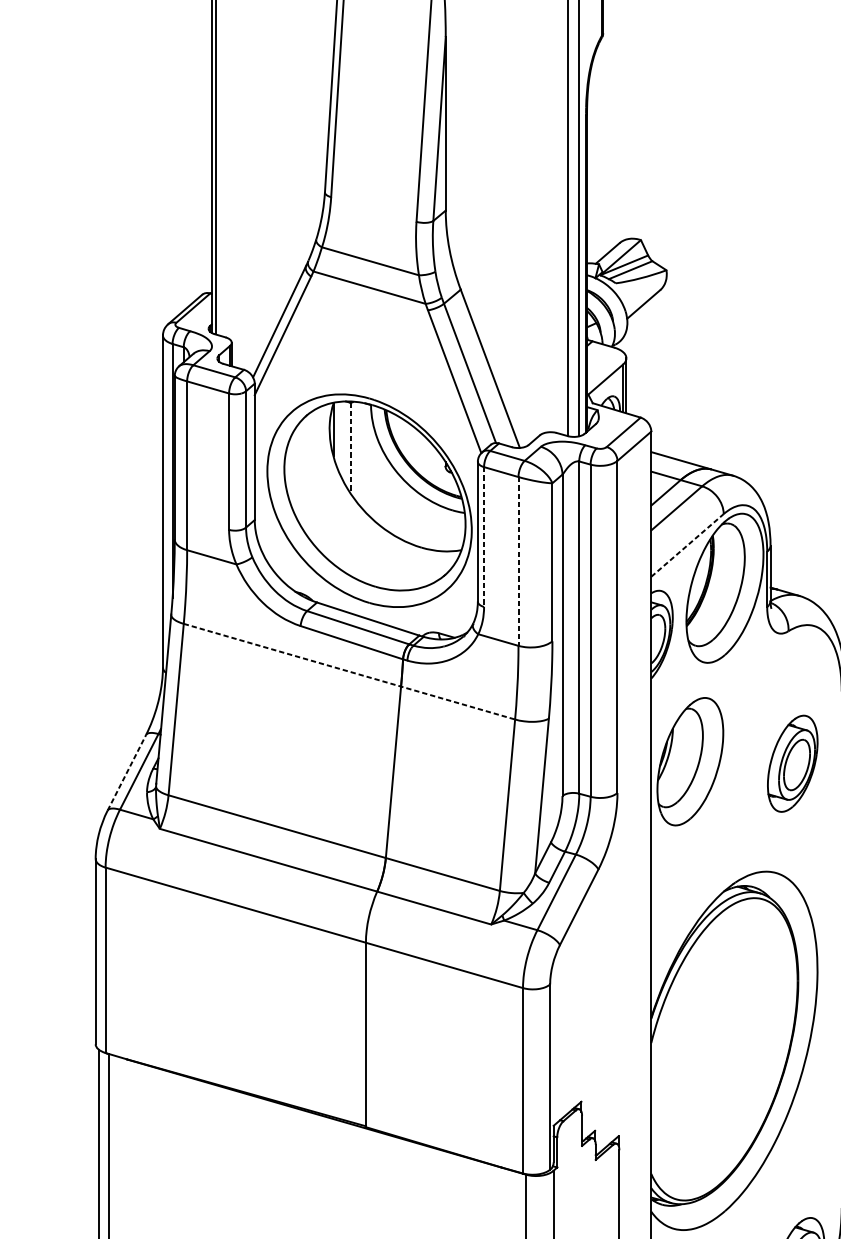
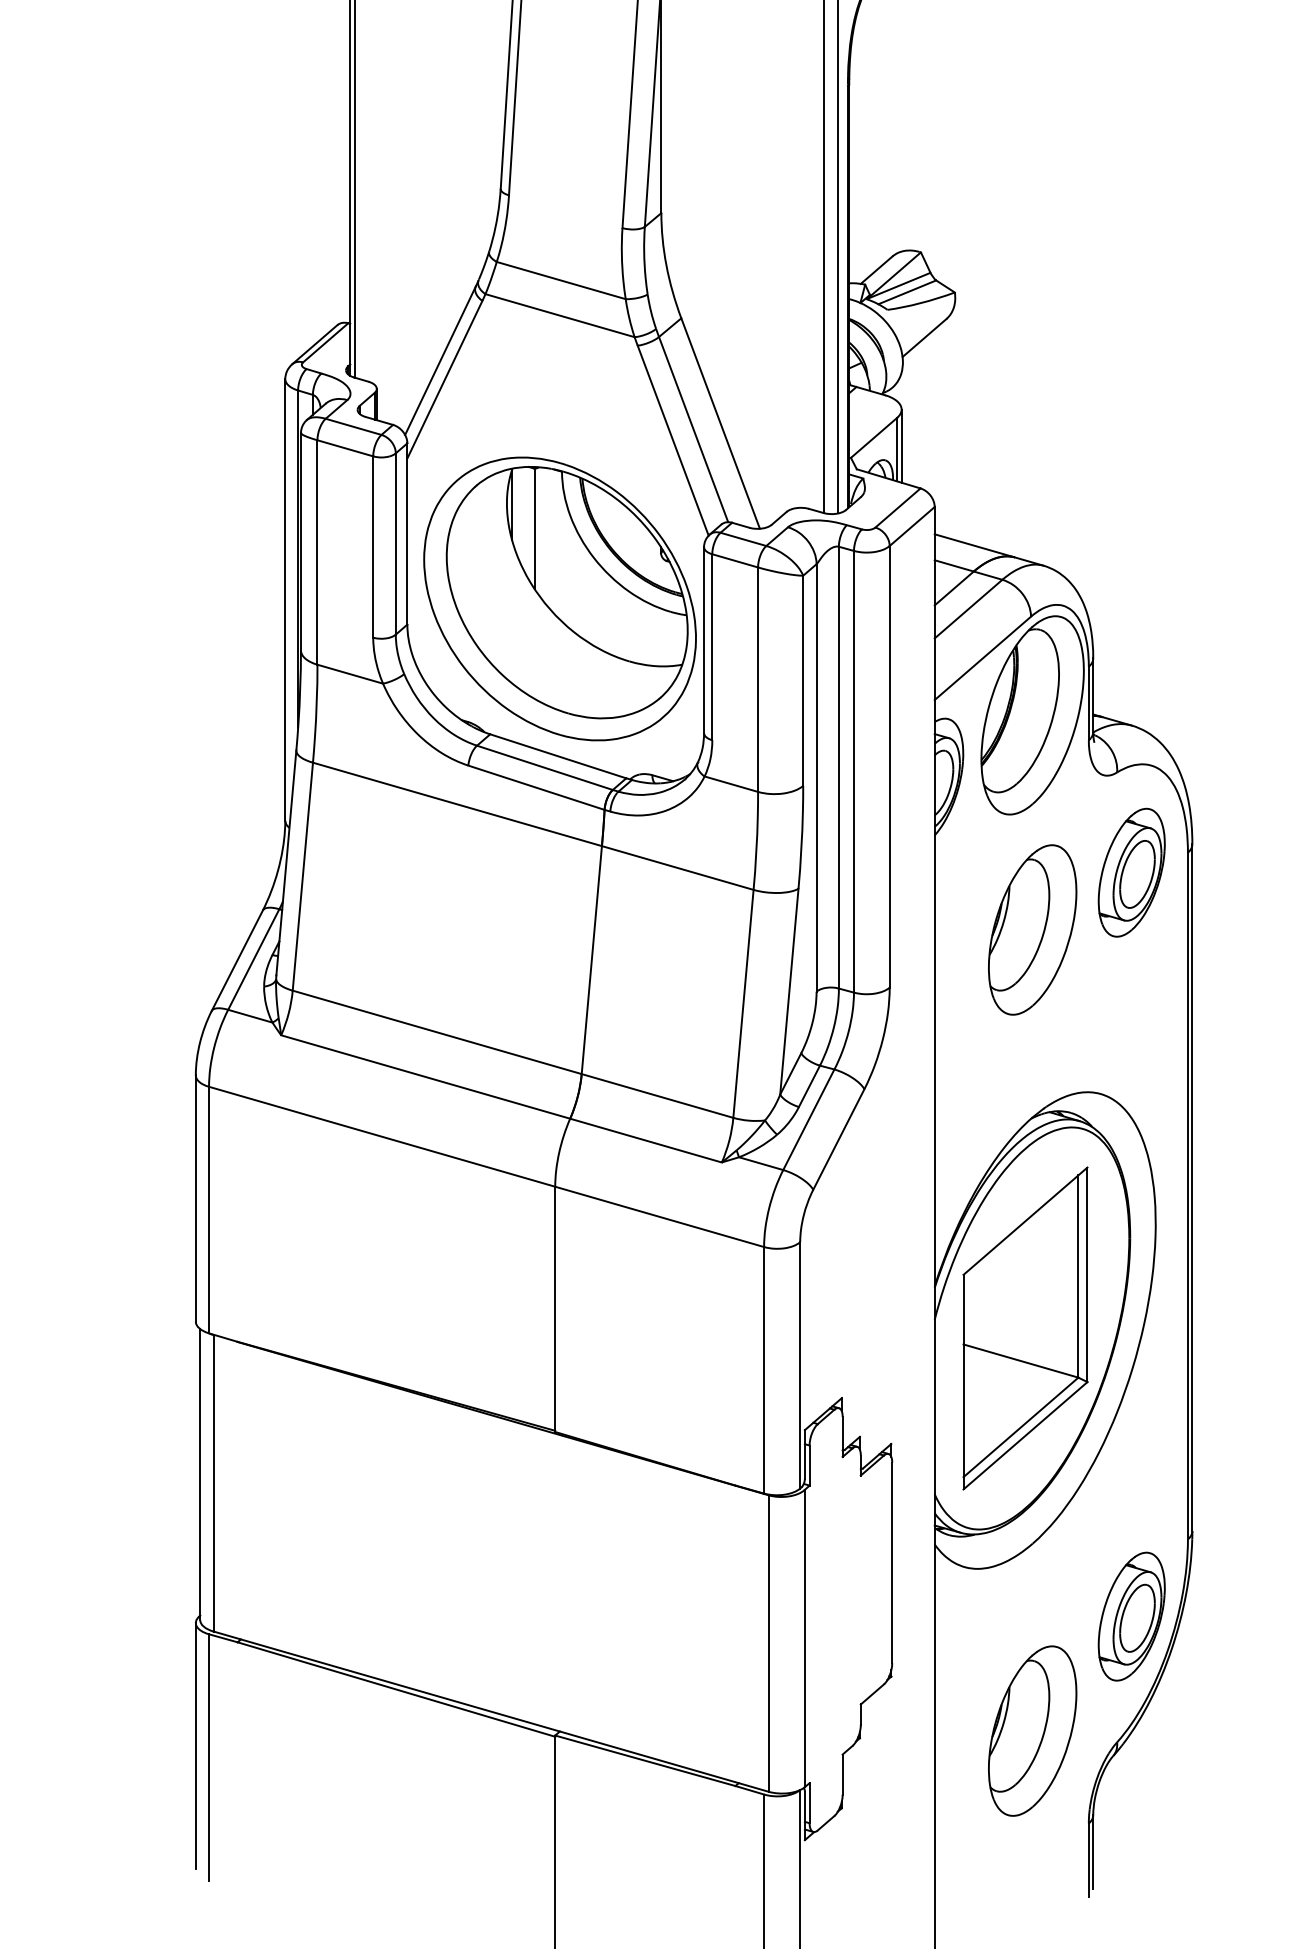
line: (350, 448) -> (534, 529), dashed -> solid
line: (484, 537) -> (712, 647), dashed -> solid
line: (687, 545) -> (982, 658), dashed -> solid
line: (518, 562) -> (758, 680), dashed -> solid
line: (349, 671) -> (533, 826), dashed -> solid
part: (690, 761) -> (1032, 929), moved
part: (792, 763) -> (1131, 872), moved
line: (127, 772) -> (237, 960), dashed -> solid
part: (719, 1049) -> (1025, 1328), added

